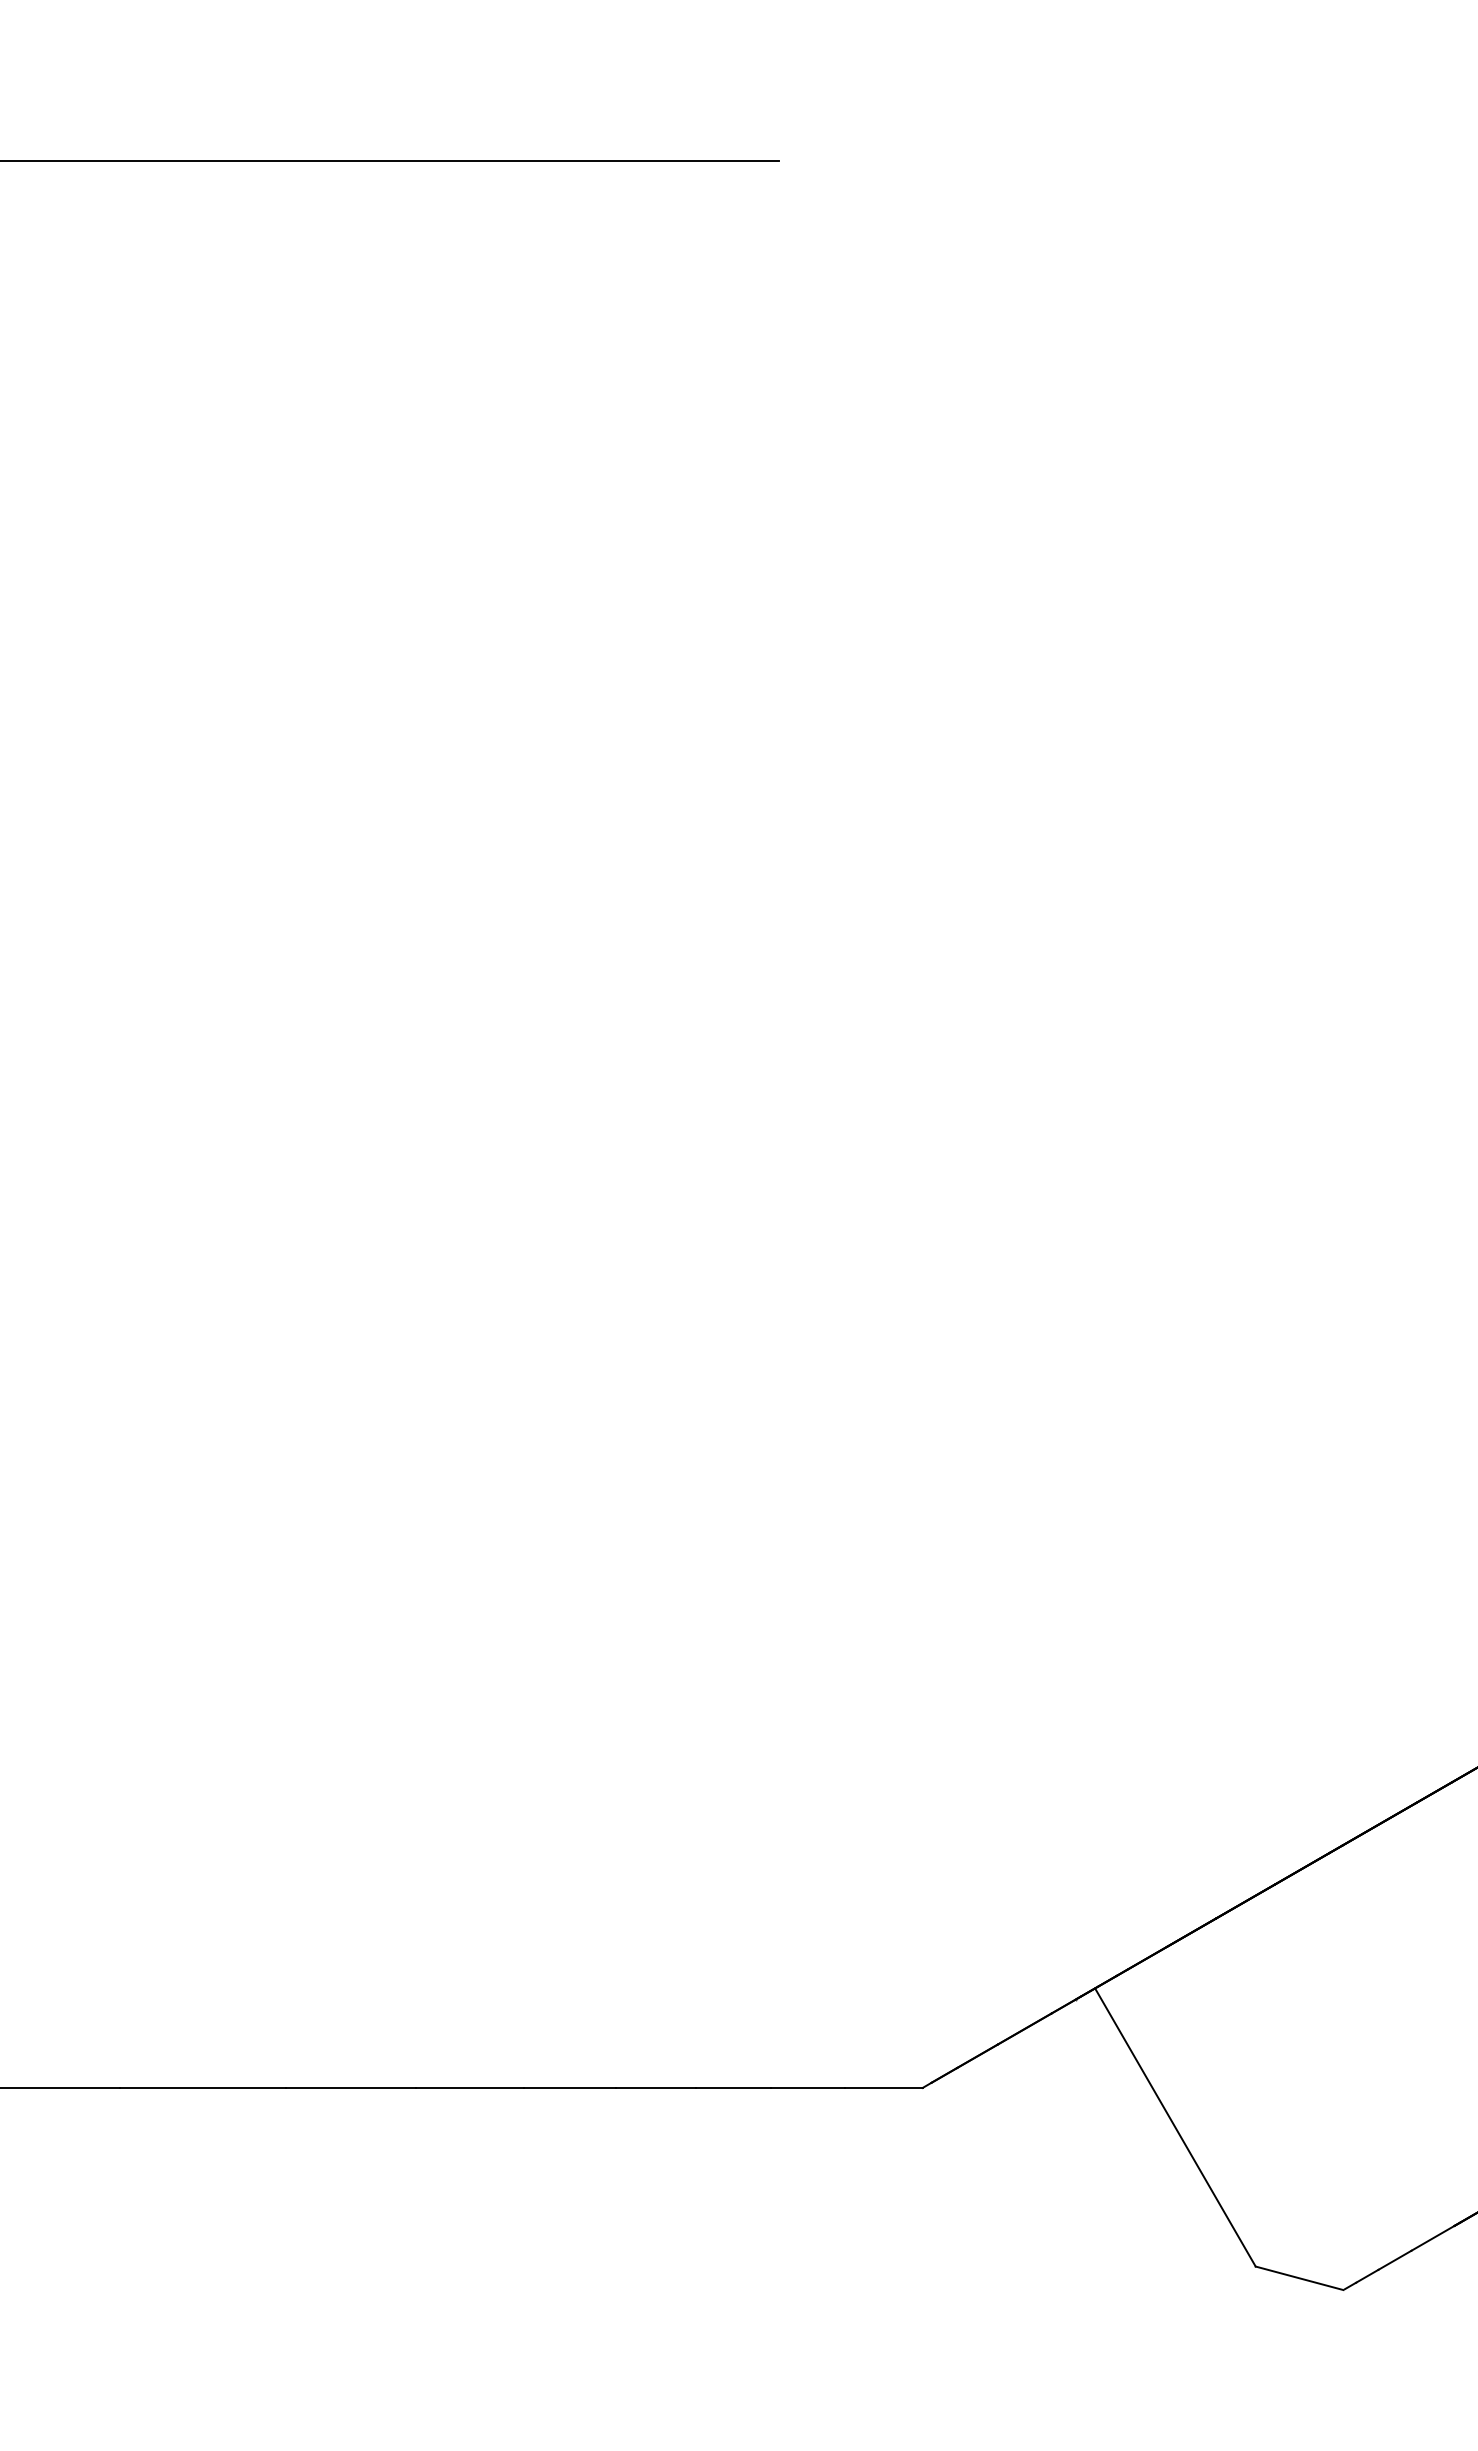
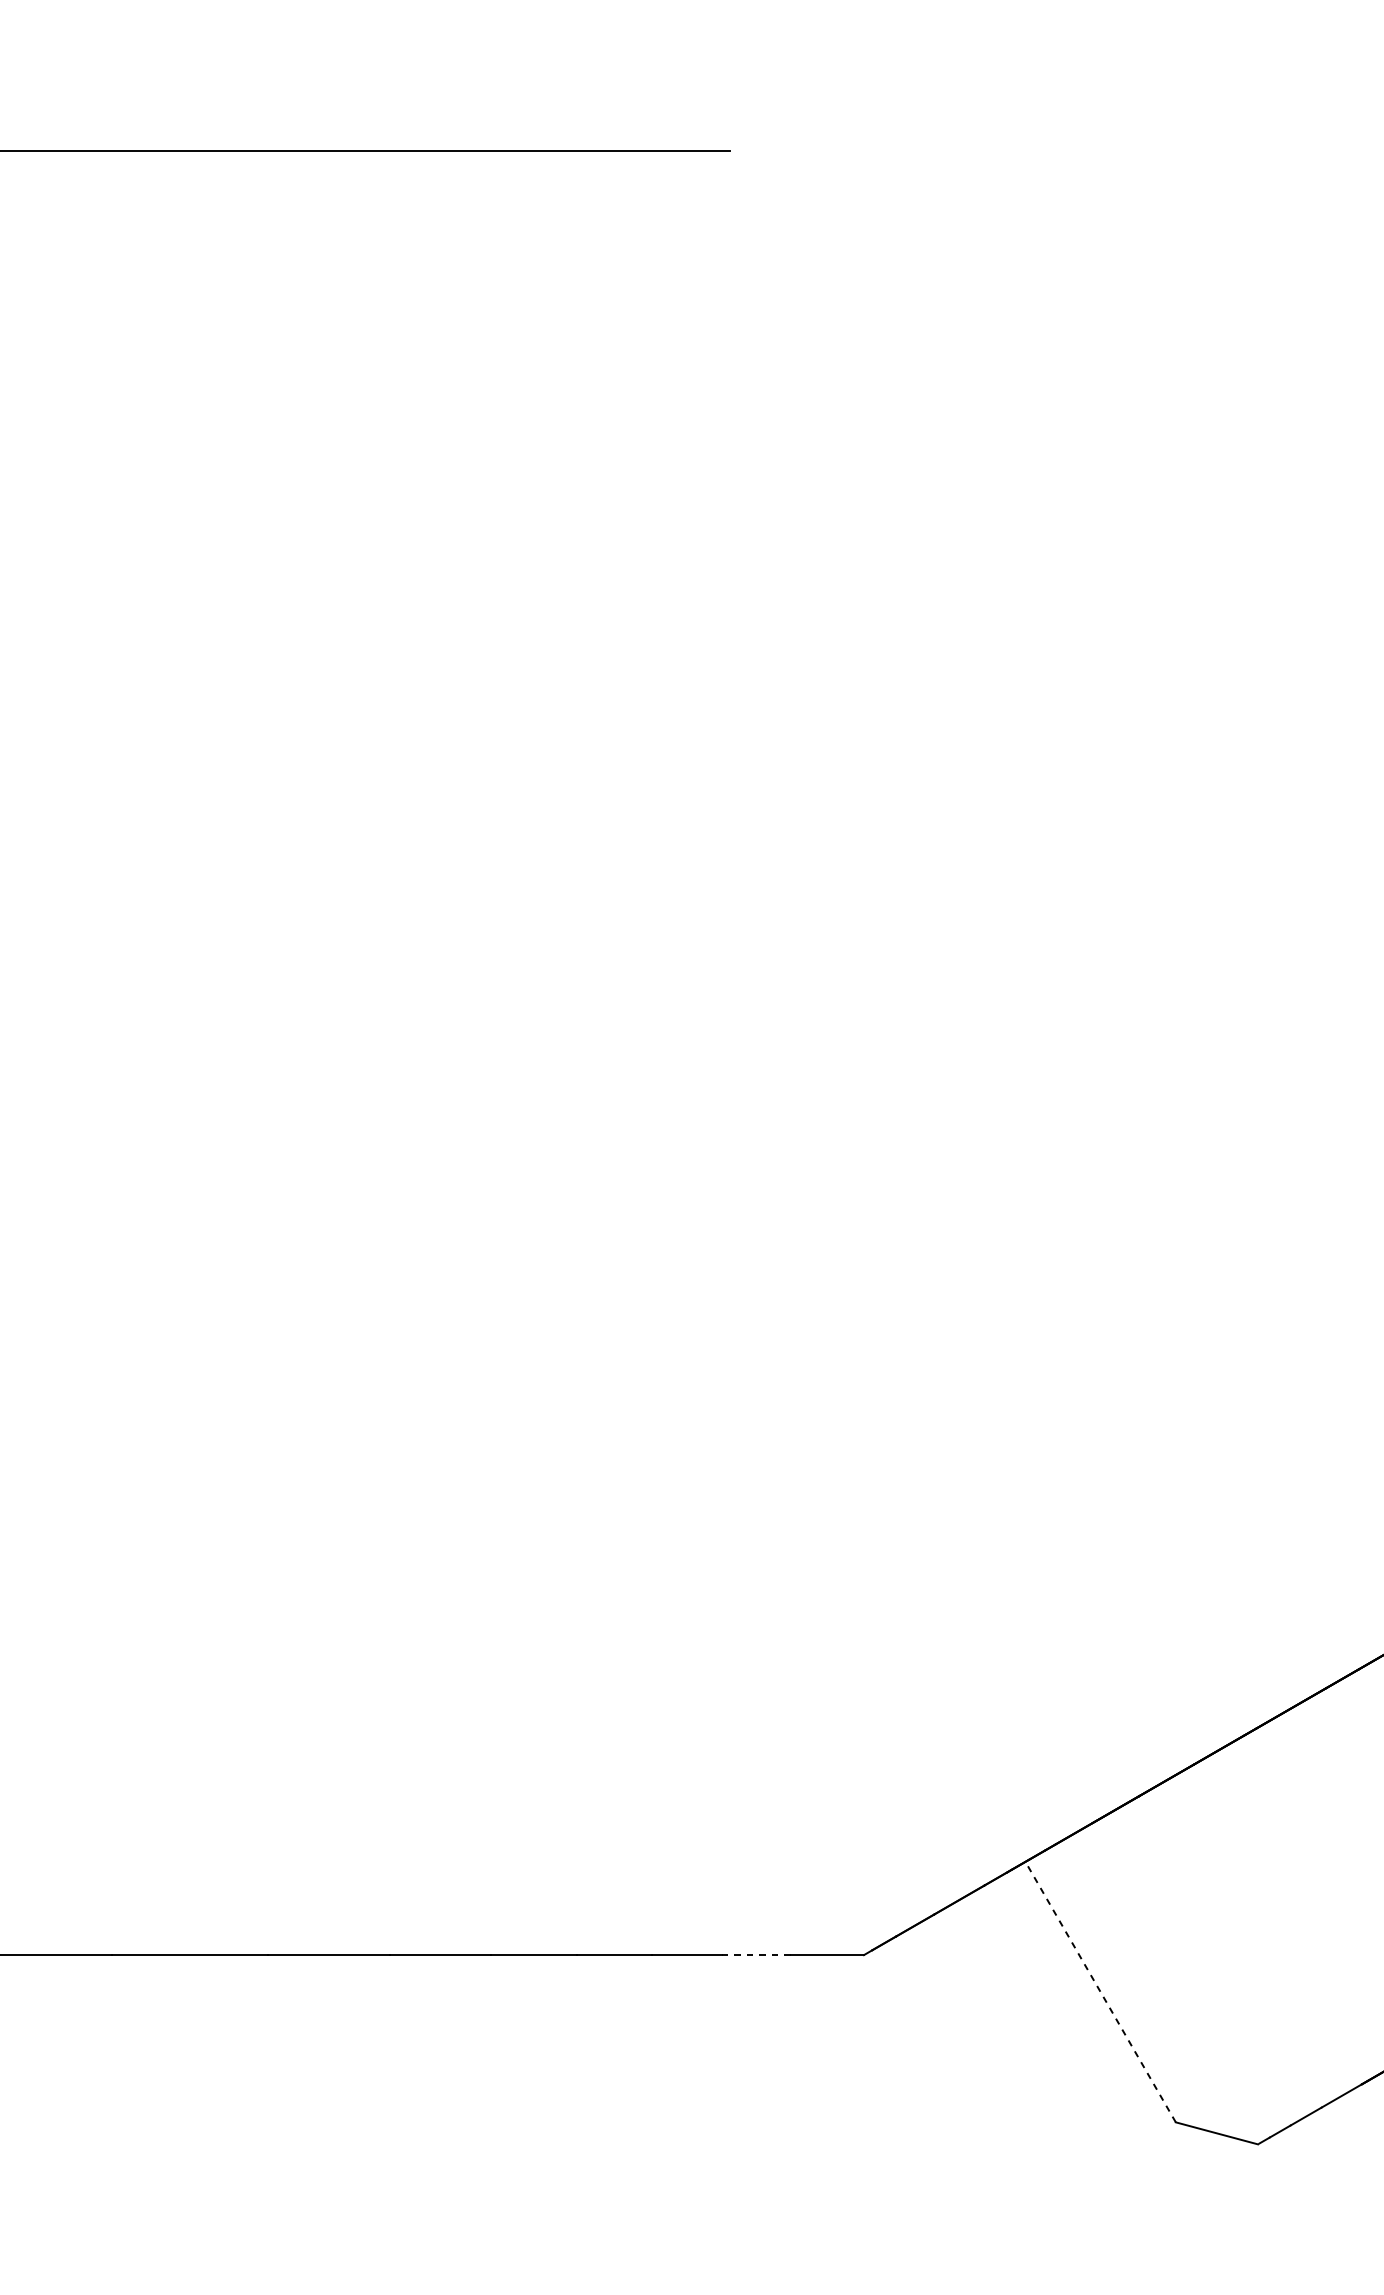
line: (807, 2087) -> (756, 1954), solid -> dashed
line: (1175, 2127) -> (1100, 1992), solid -> dashed

